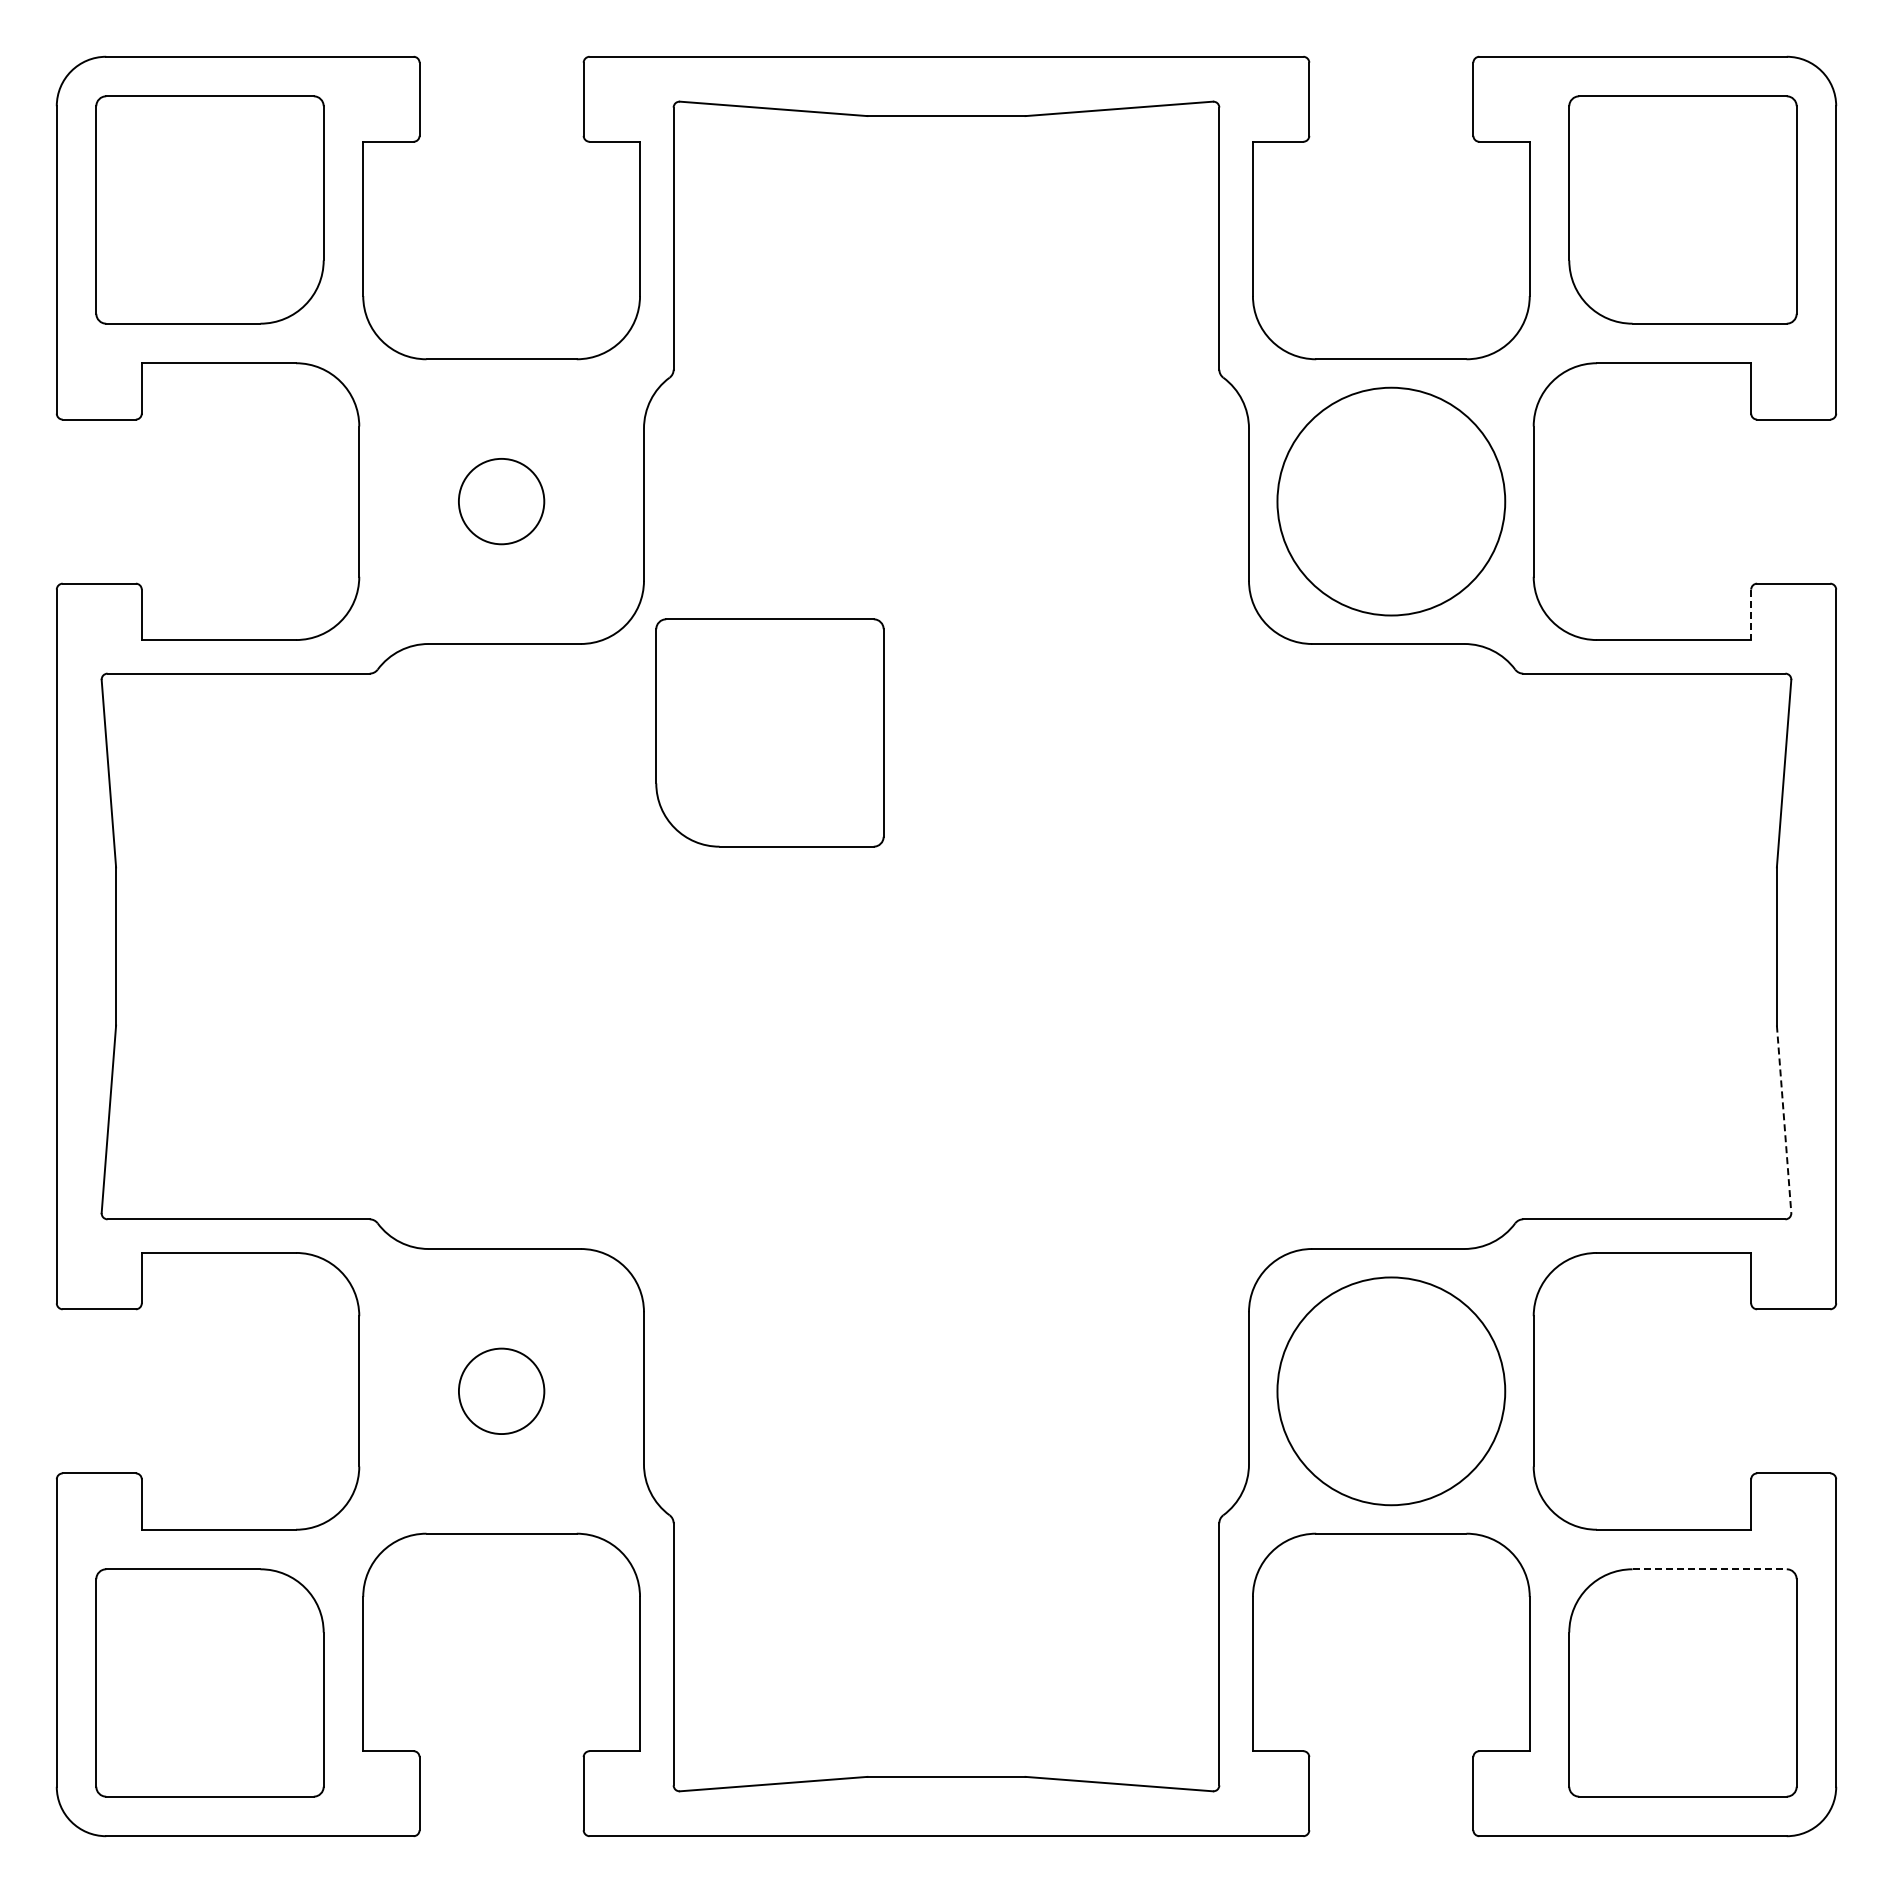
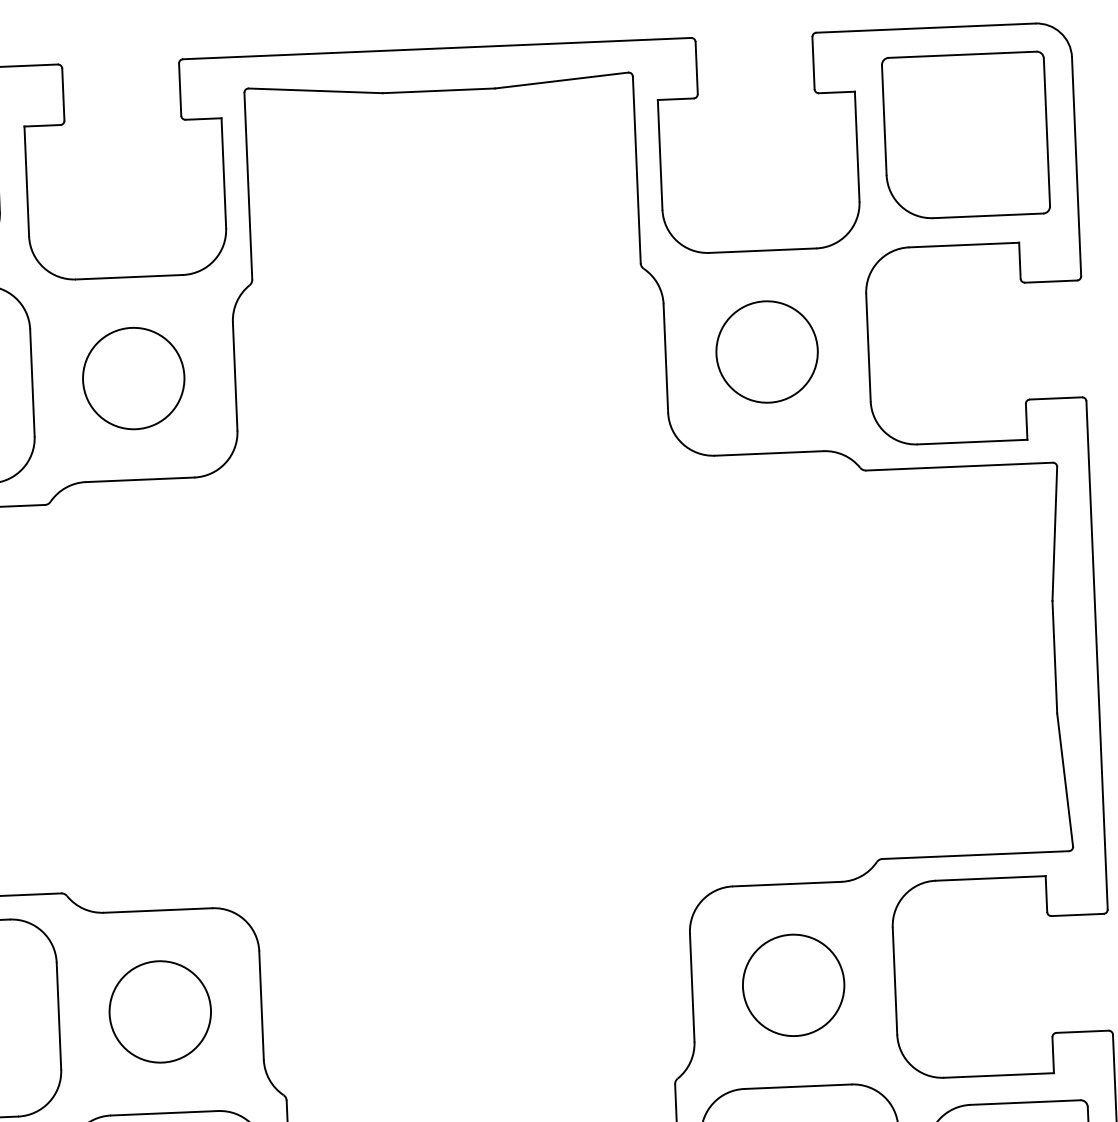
circle: (501, 501) -> (133, 378), size x1.67
circle: (1391, 501) -> (767, 351), size x0.62
line: (1751, 615) -> (1026, 422), dashed -> solid
part: (769, 732) -> (331, 534), removed
line: (1784, 1119) -> (1065, 780), dashed -> solid
circle: (501, 1391) -> (160, 1012), size x1.67
circle: (1391, 1391) -> (793, 985), size x0.62
line: (1710, 1569) -> (1026, 1102), dashed -> solid

